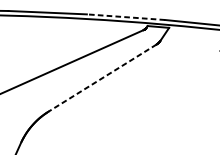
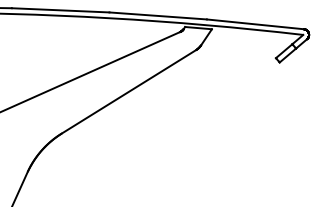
line: (126, 16) -> (158, 15), dashed -> solid
line: (102, 78) -> (128, 92), dashed -> solid

